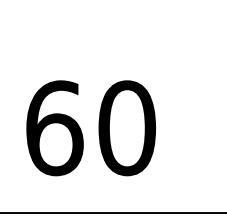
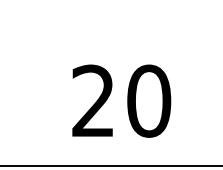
text: (54, 127) -> (93, 100), 60 -> 20

